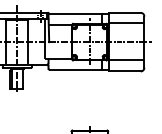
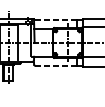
line: (75, 14) -> (56, 20), solid -> dashed
line: (75, 69) -> (56, 65), solid -> dashed

